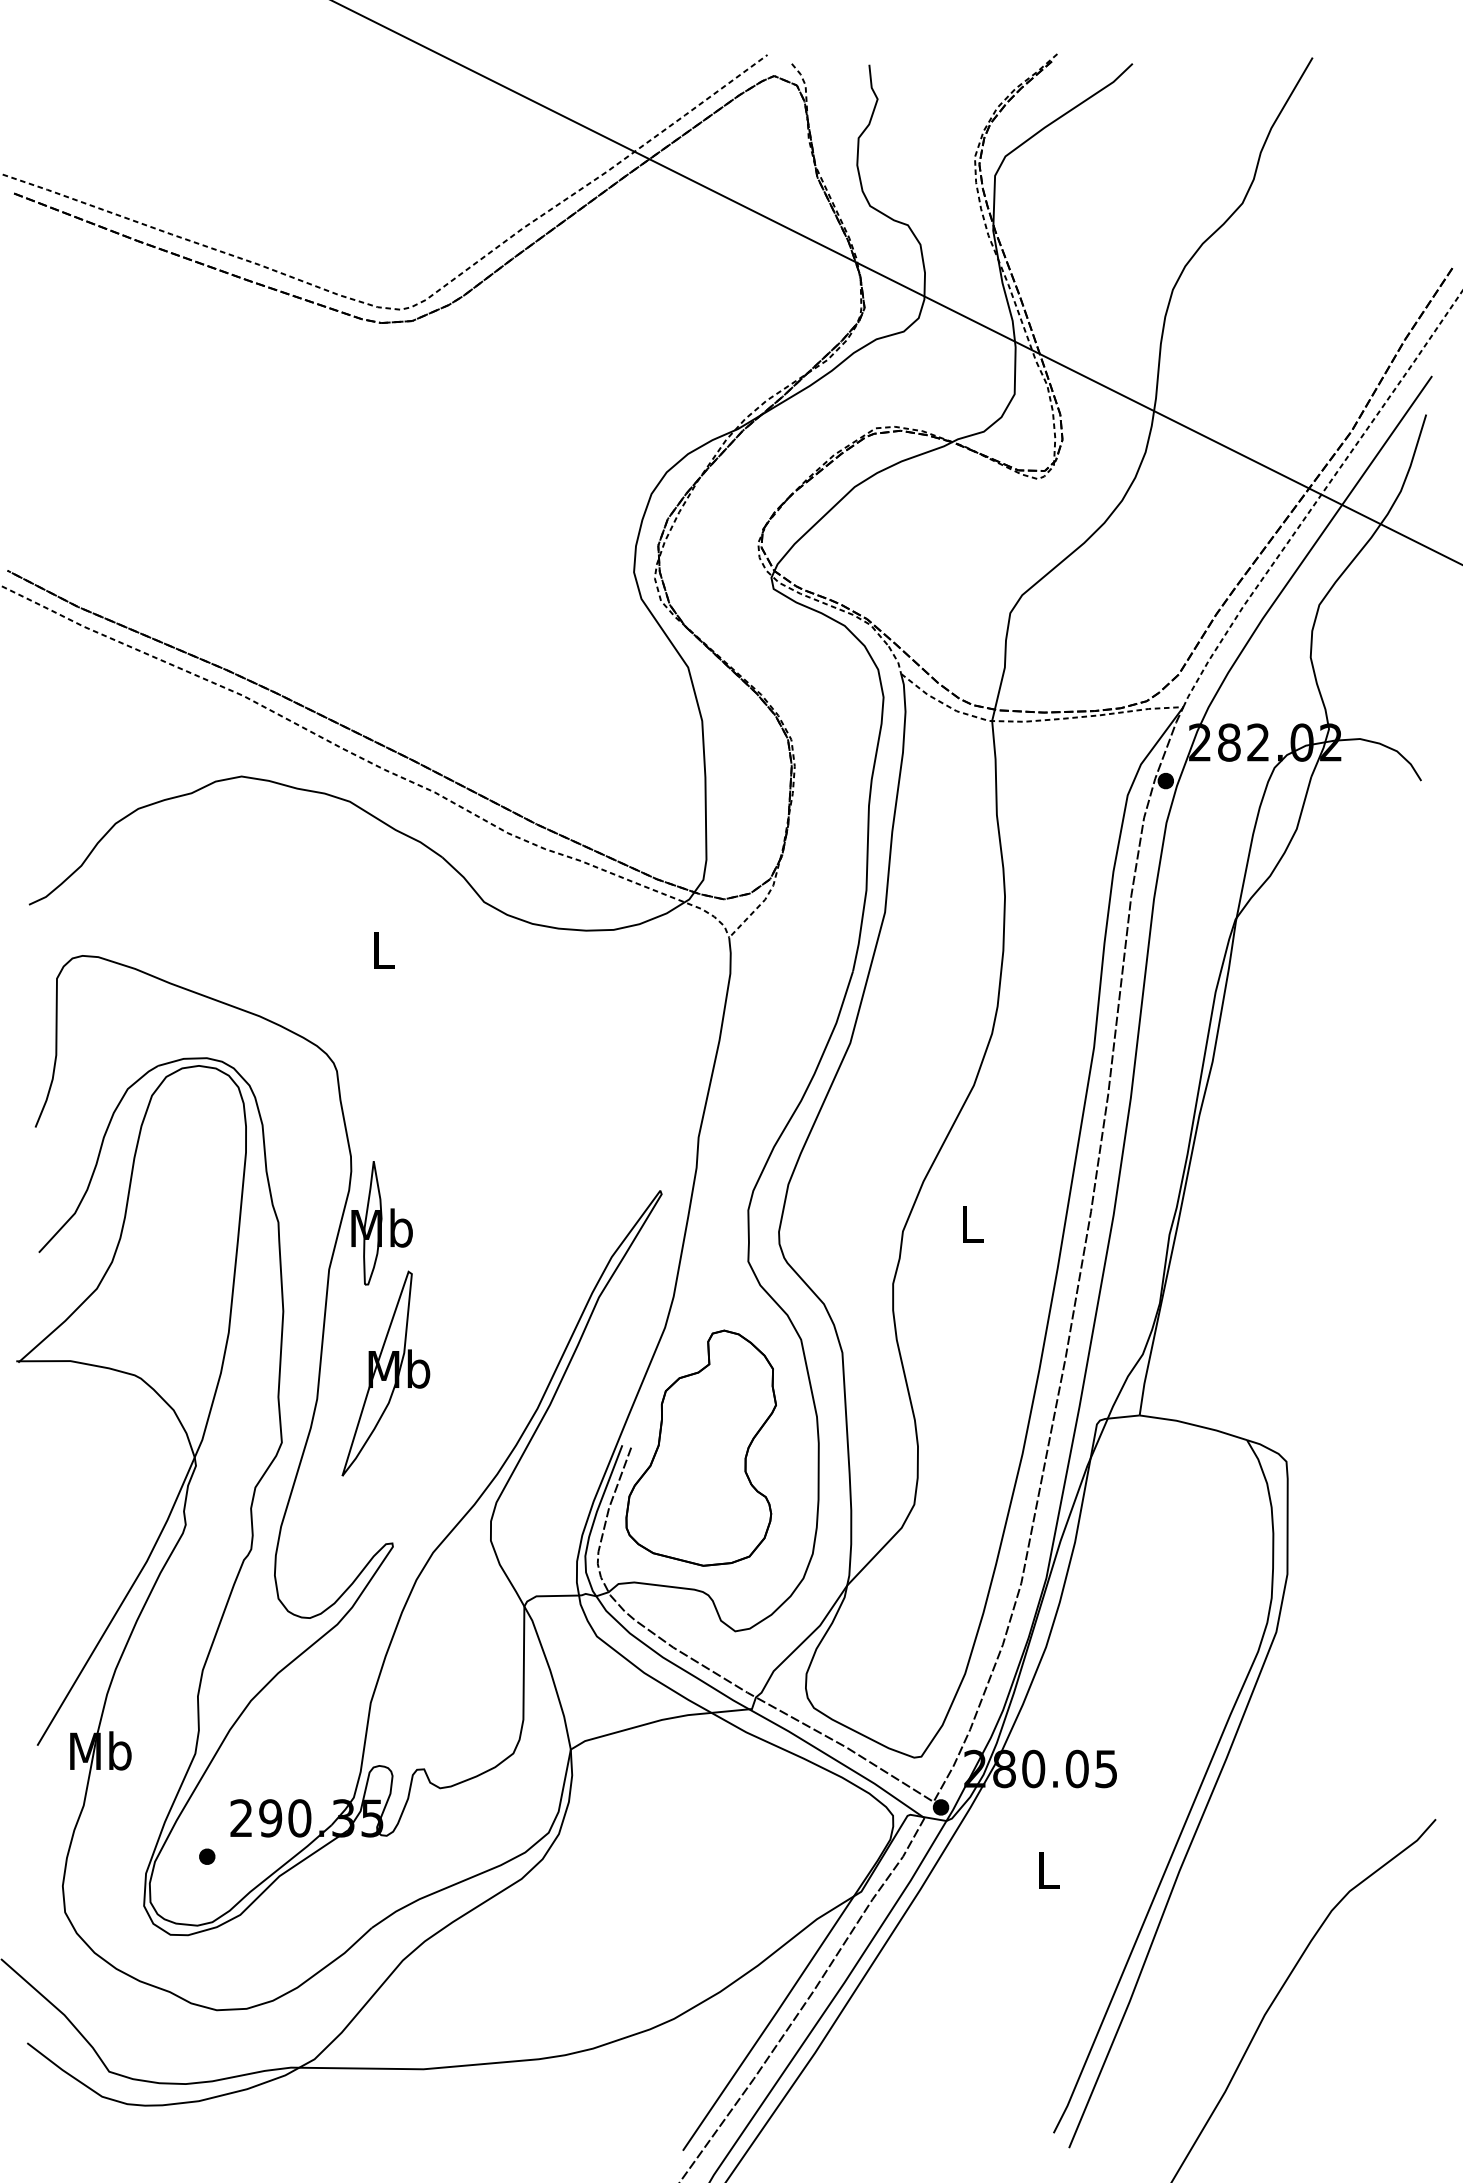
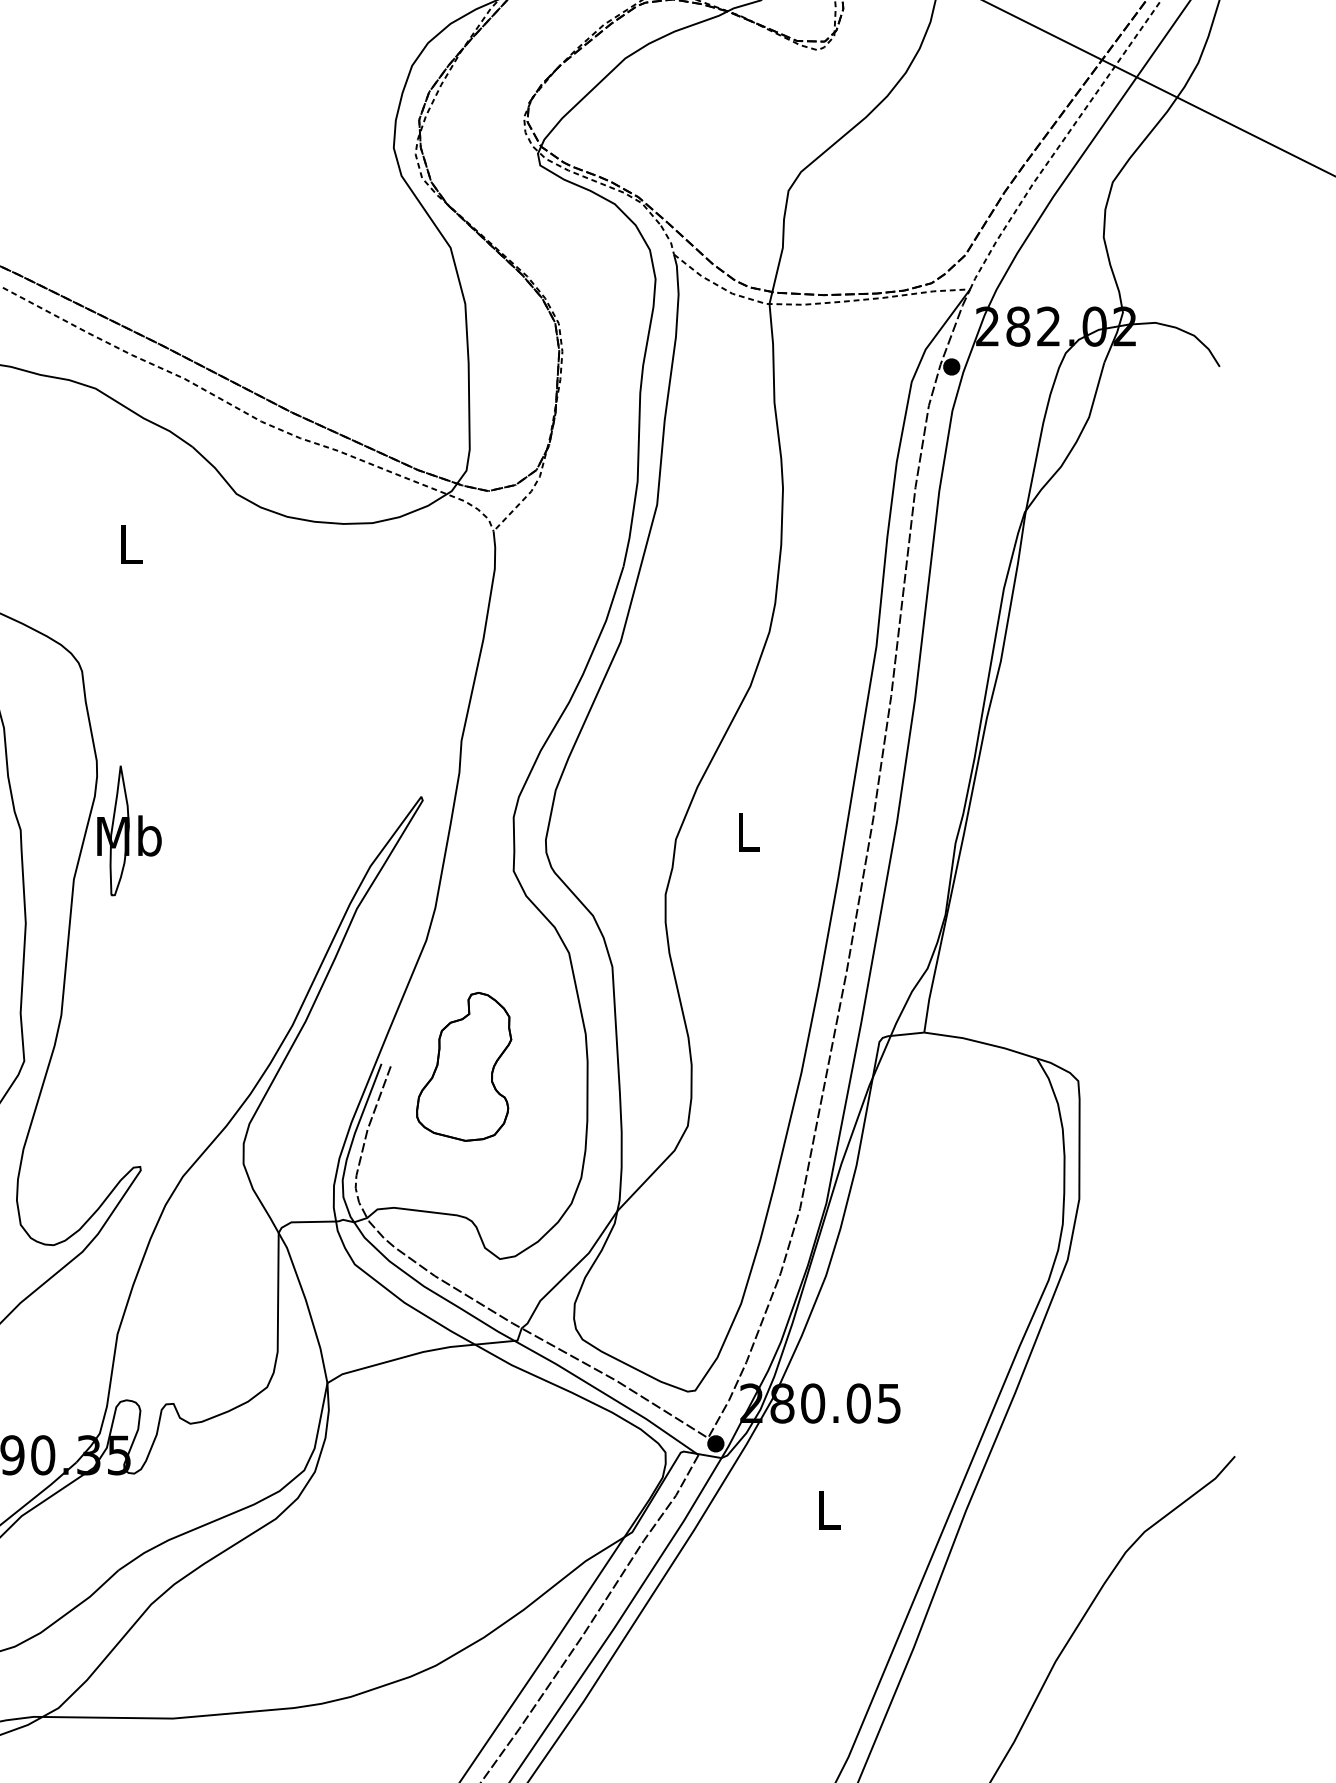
part: (385, 1373) -> (133, 988), removed
part: (700, 1447) -> (463, 1066), size x0.6

